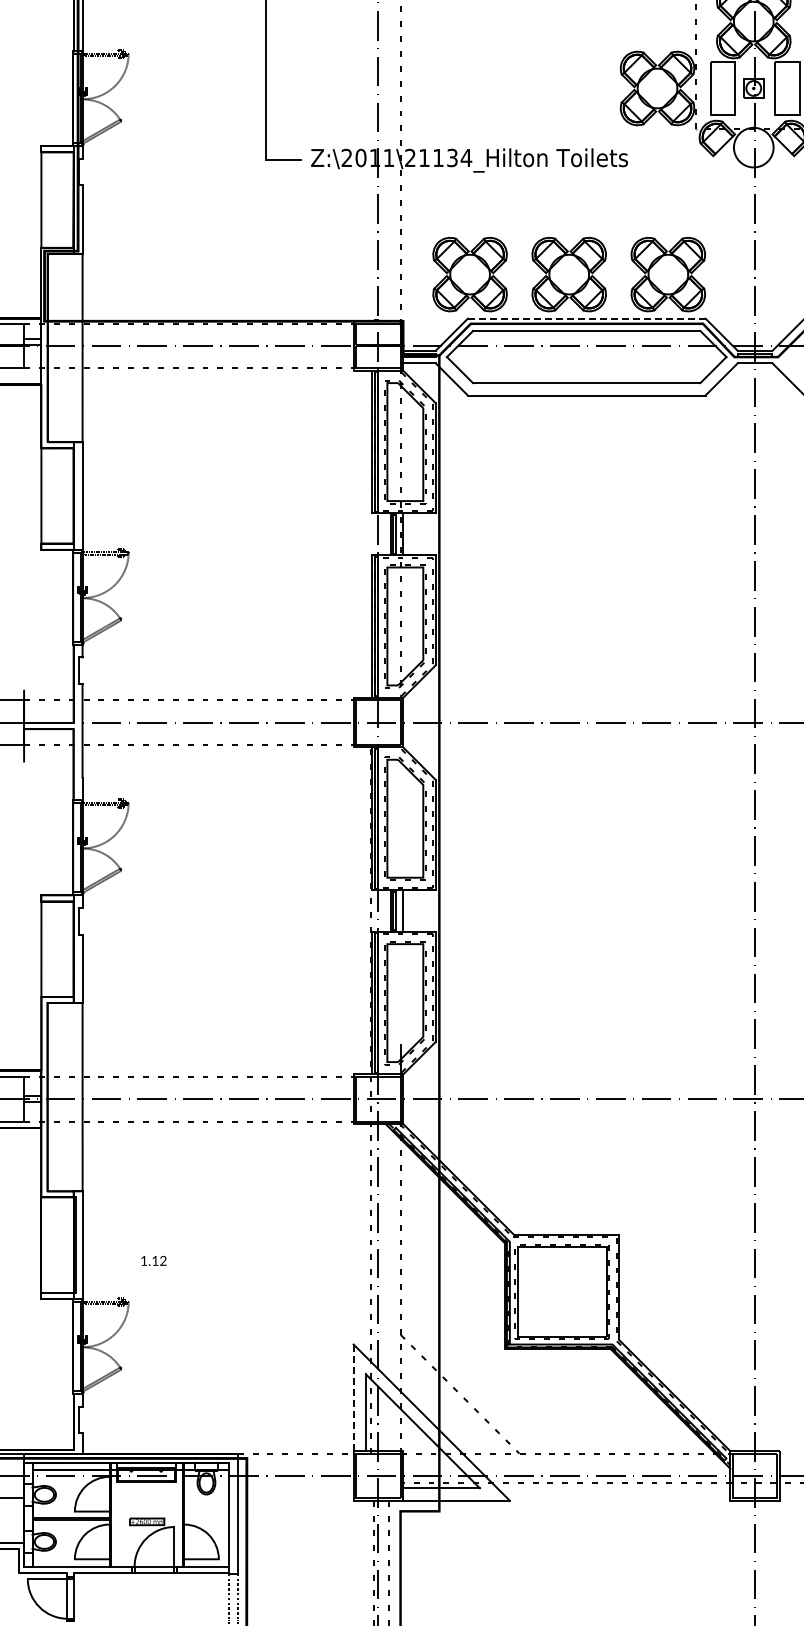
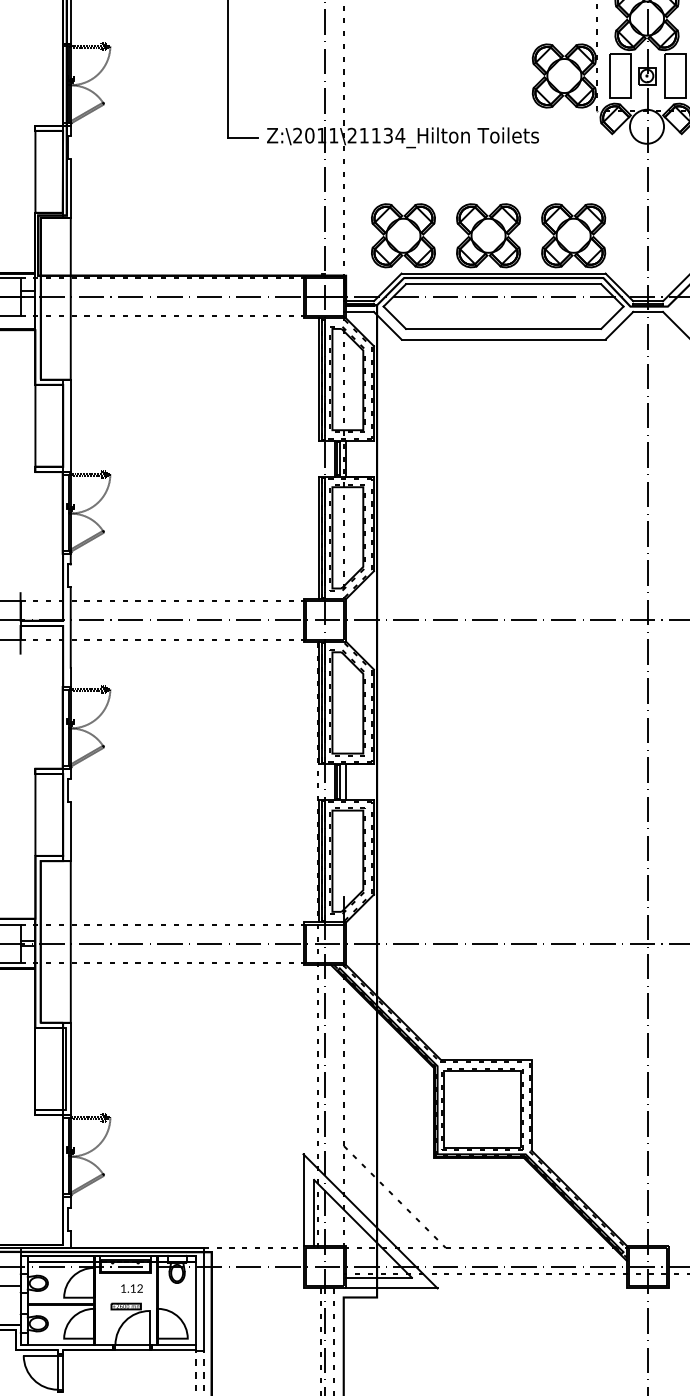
line: (586, 318) -> (503, 273), dashed -> solid
text: (153, 1260) -> (131, 1288), moved
line: (353, 1397) -> (303, 1199), dashed -> solid

